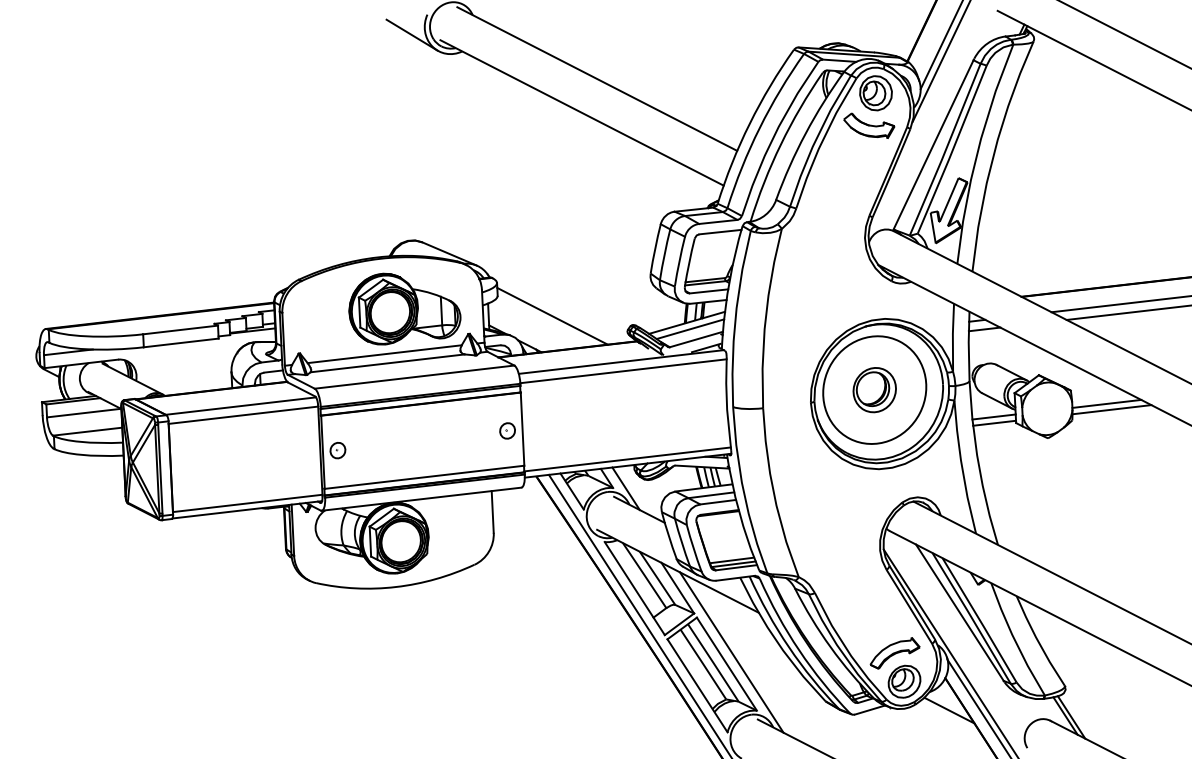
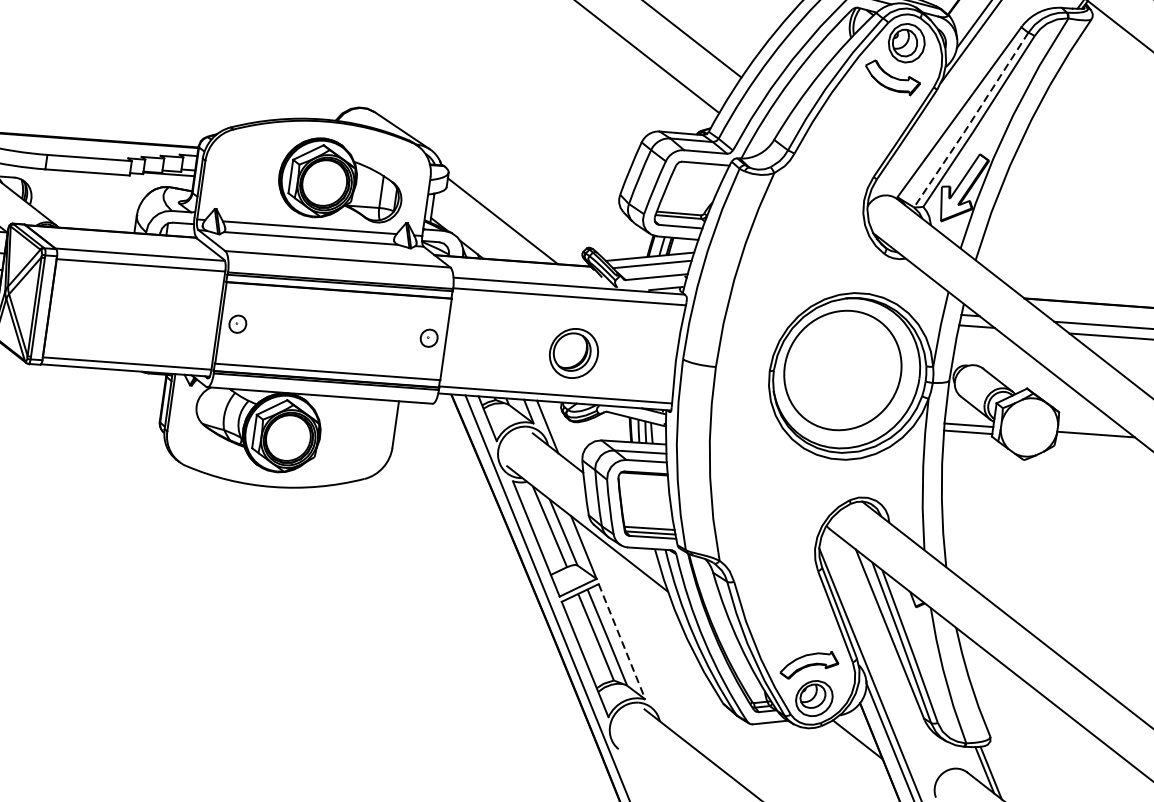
line: (945, 150) -> (971, 120), solid -> dashed
part: (874, 390) -> (573, 353), moved
line: (1111, 409) -> (1100, 441), removed
line: (731, 652) -> (629, 629), removed
line: (727, 664) -> (622, 642), solid -> dashed

